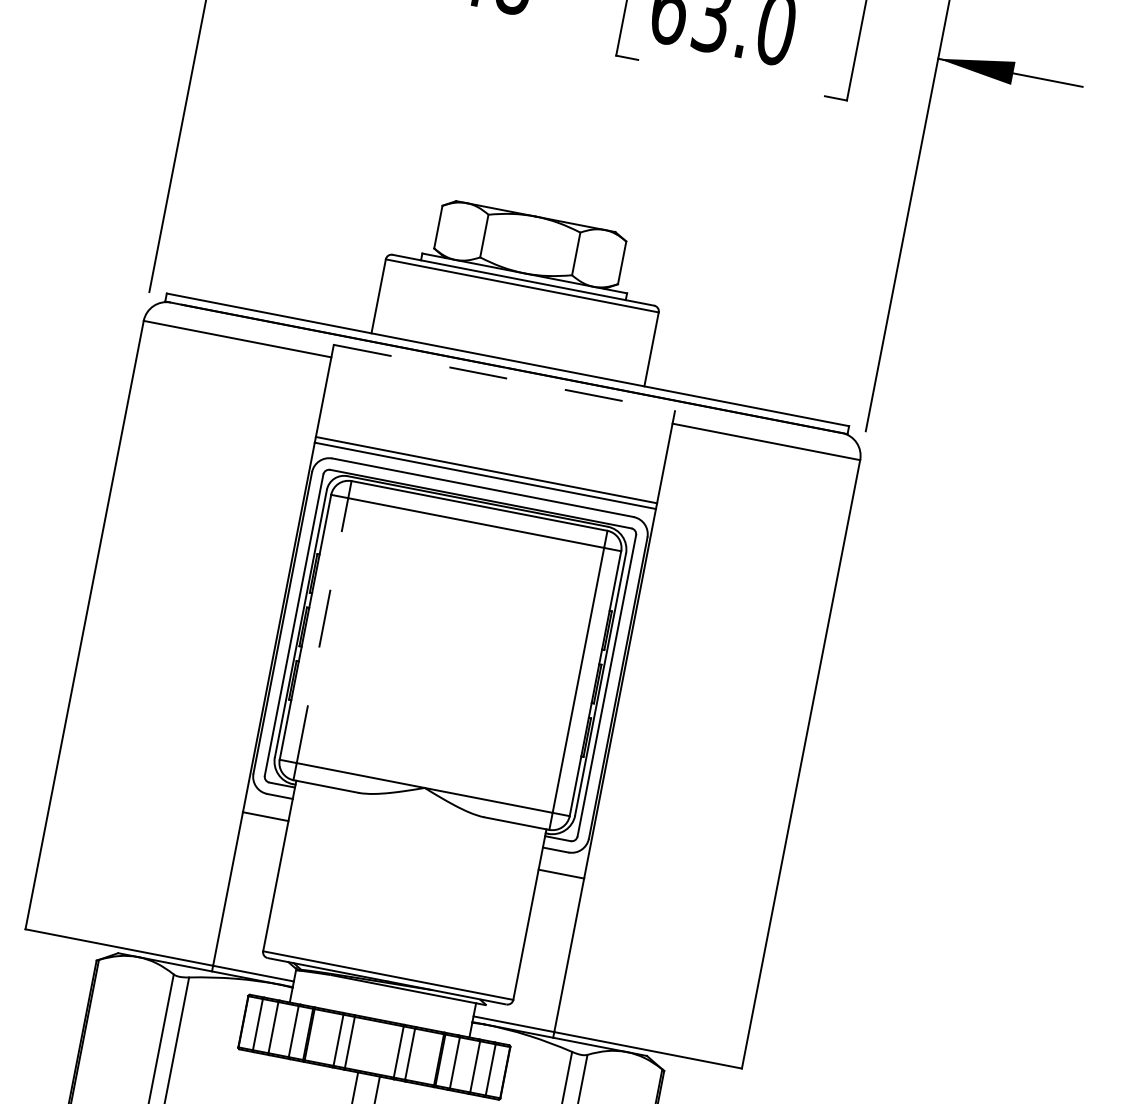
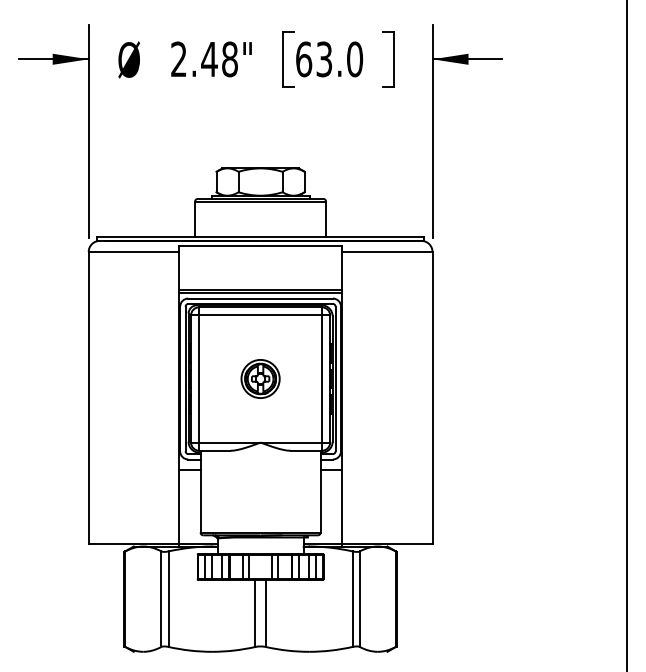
line: (504, 377) -> (260, 245), dashed -> solid
line: (322, 631) -> (199, 379), dashed -> solid
part: (450, 654) -> (260, 378), added

